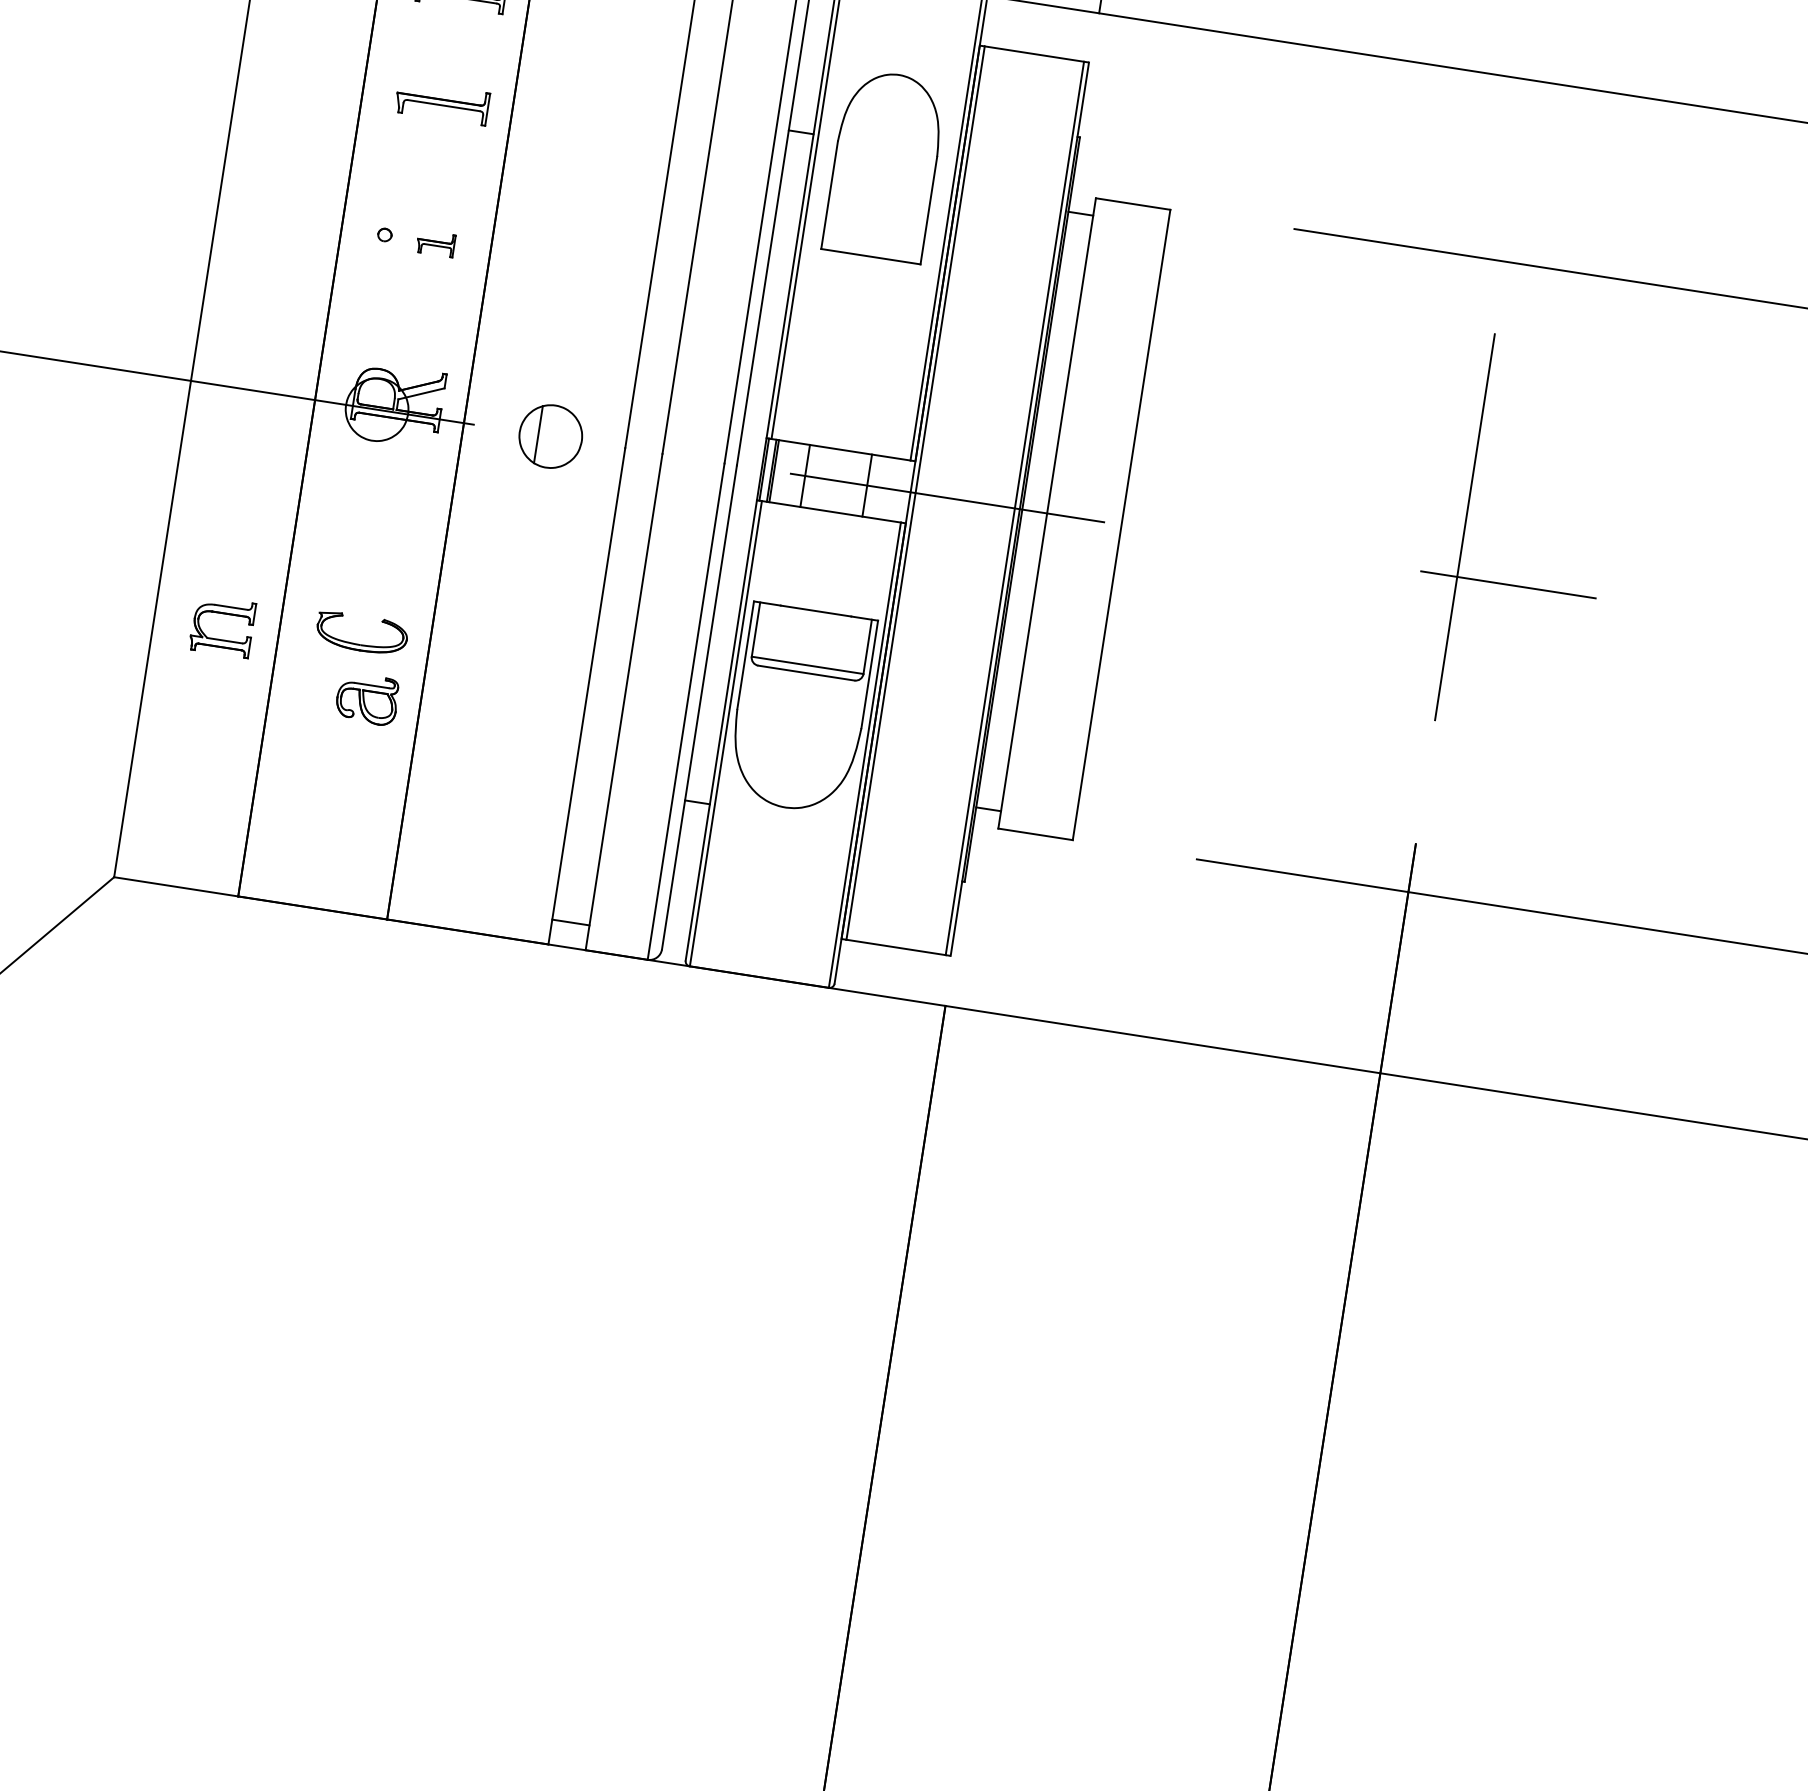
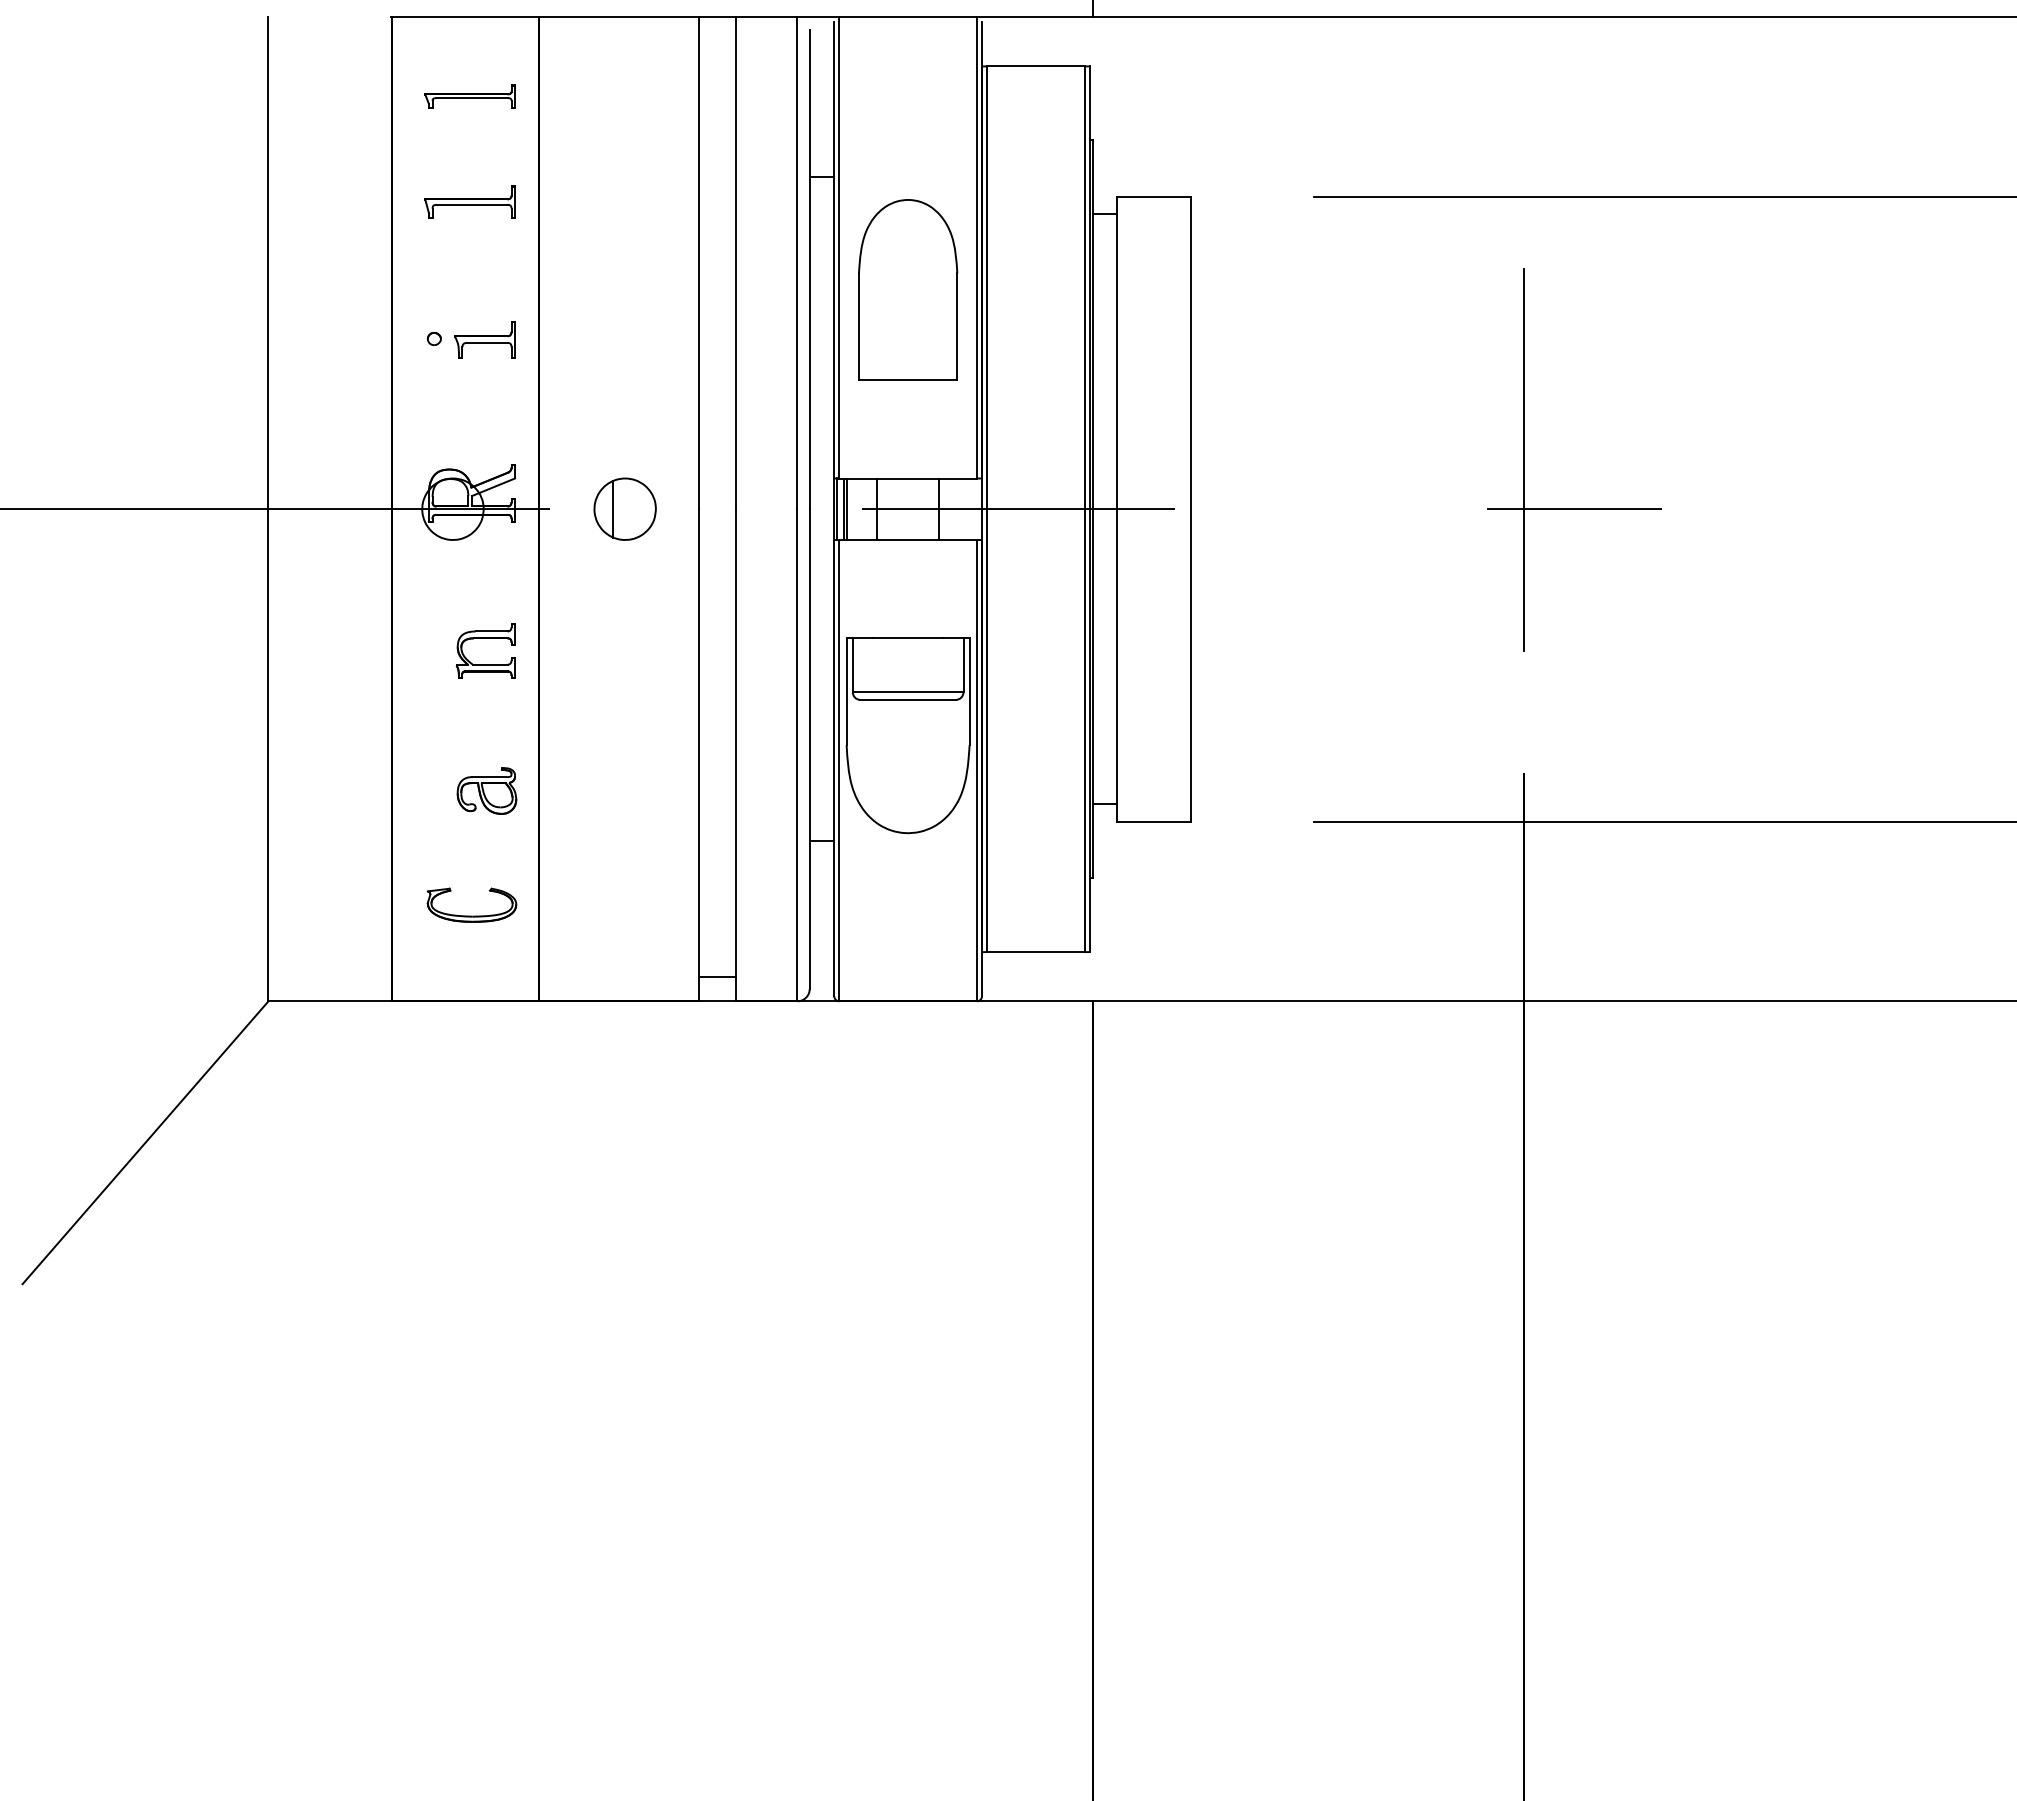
part: (885, 165) -> (908, 289), moved
part: (435, 243) -> (484, 339), size x1.67
part: (224, 613) -> (485, 638), moved
part: (359, 643) -> (471, 915), moved

